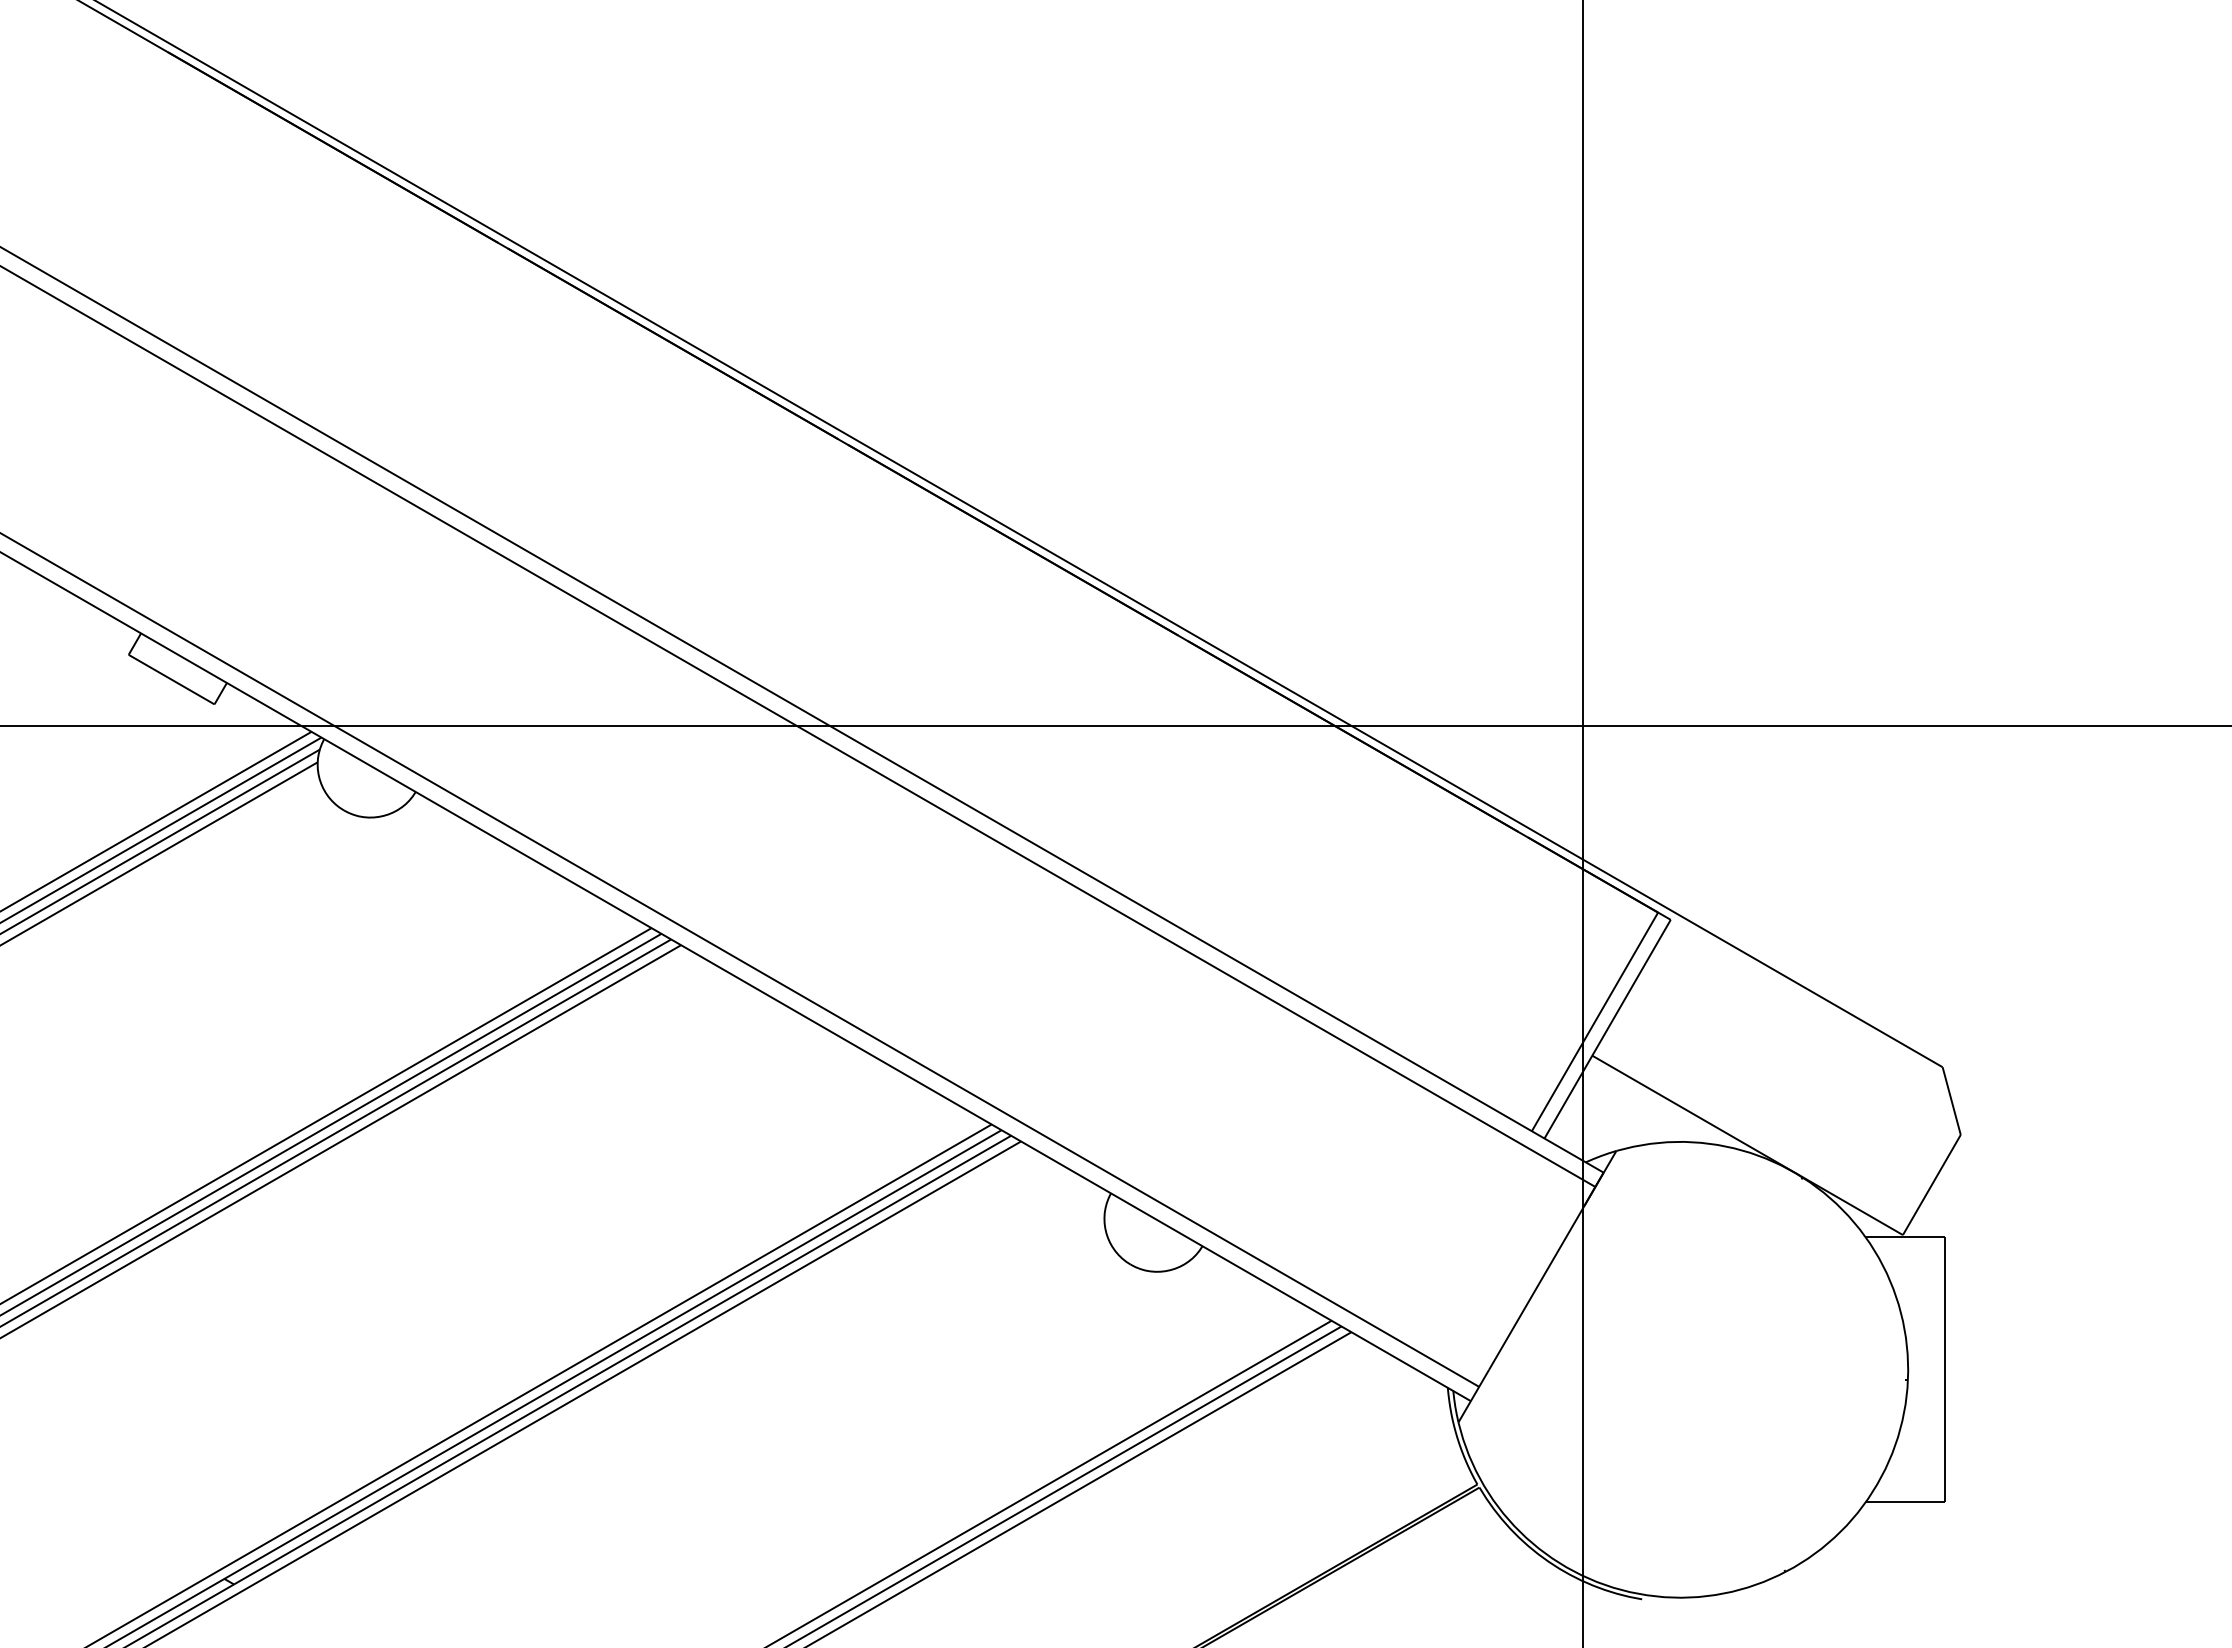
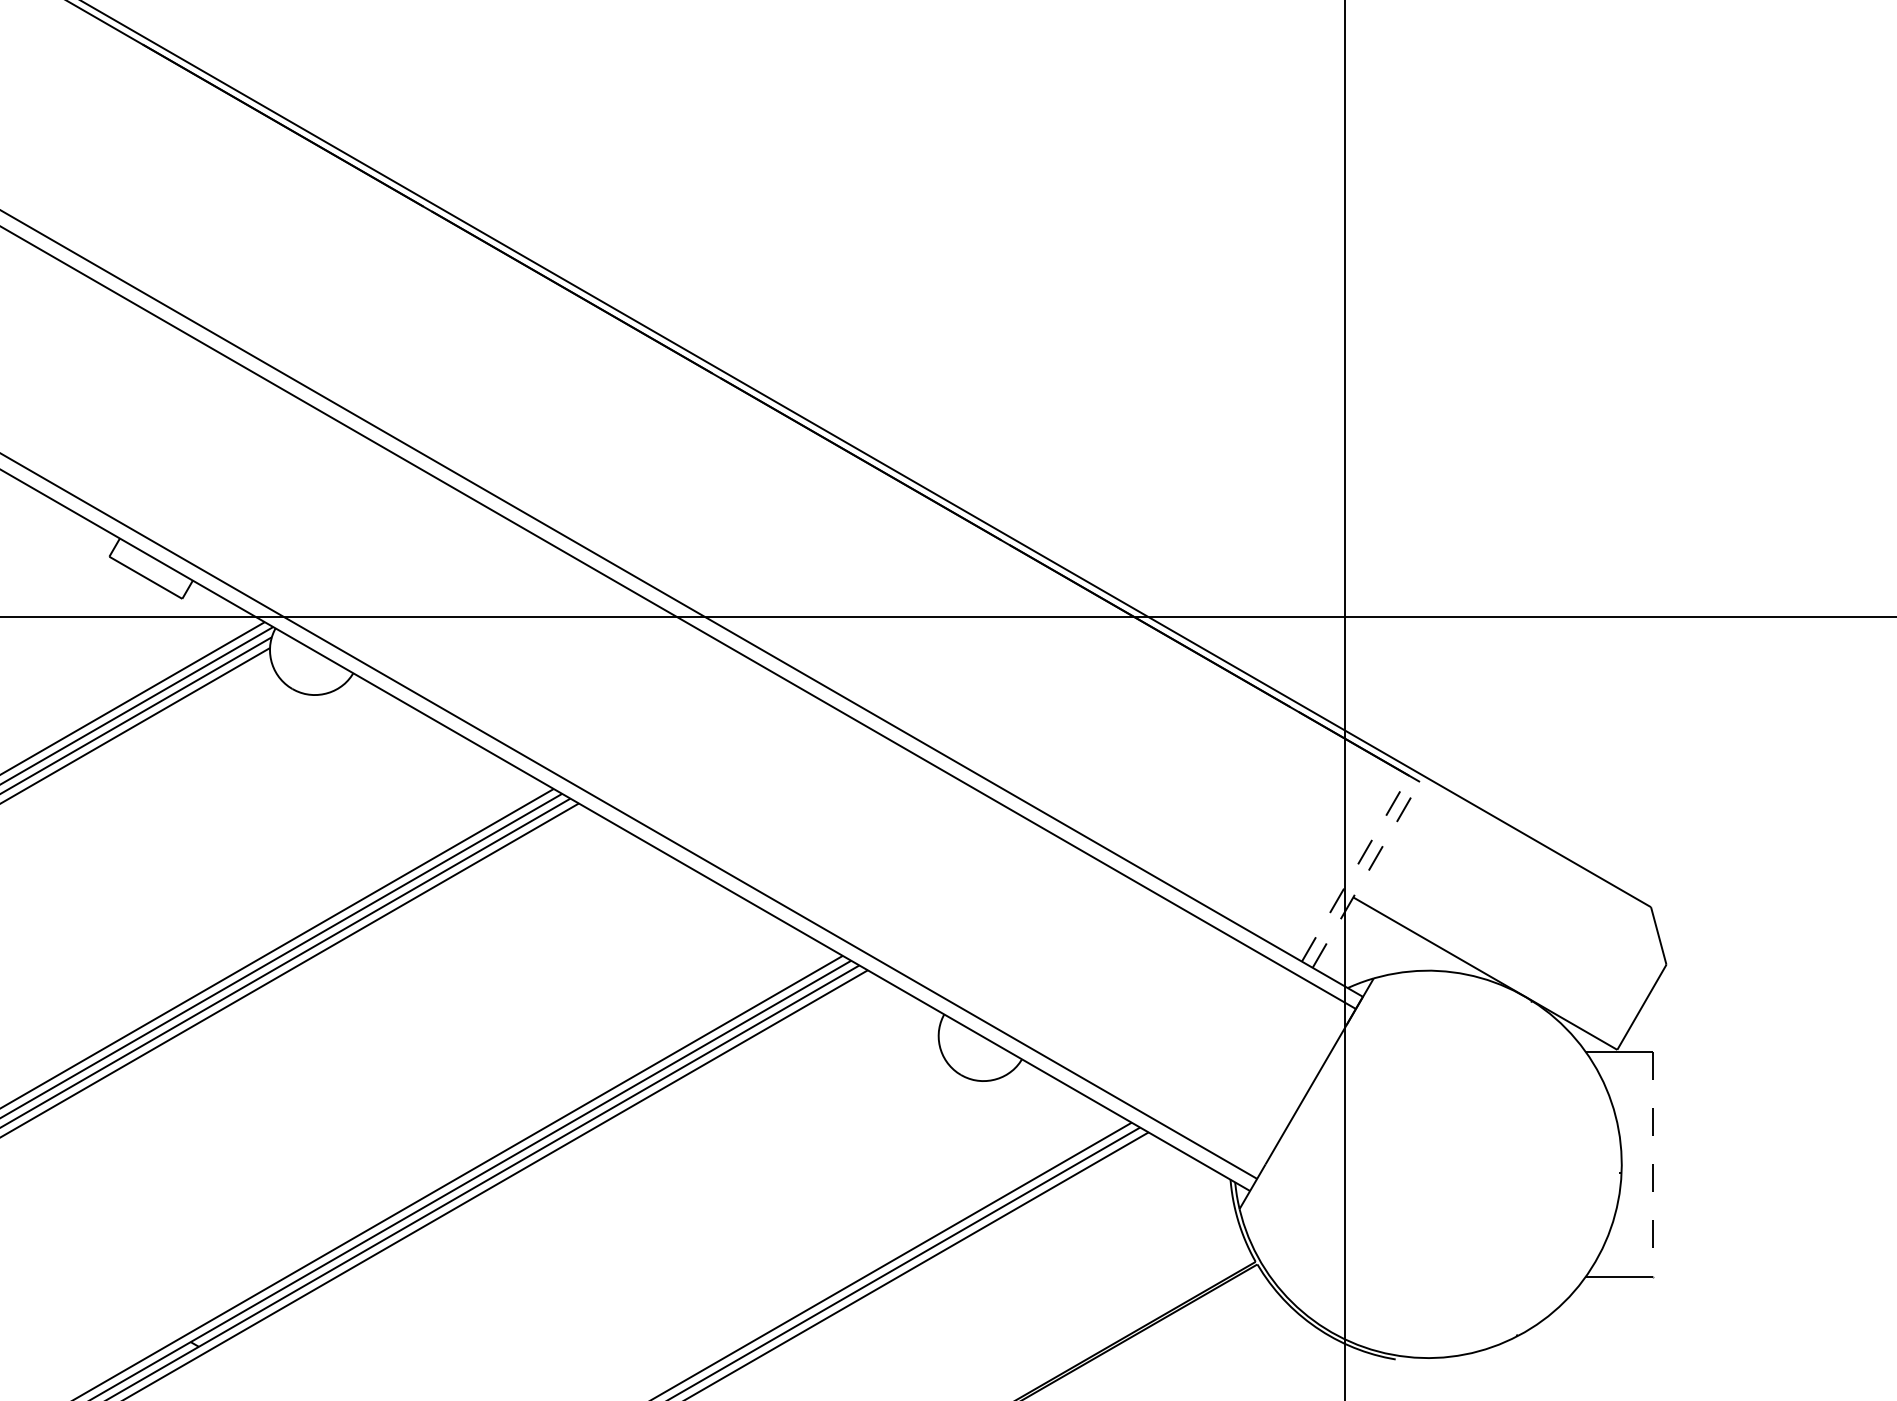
line: (1595, 1021) -> (1356, 868), solid -> dashed
line: (1607, 1028) -> (1366, 874), solid -> dashed
line: (1944, 1370) -> (1652, 1164), solid -> dashed

